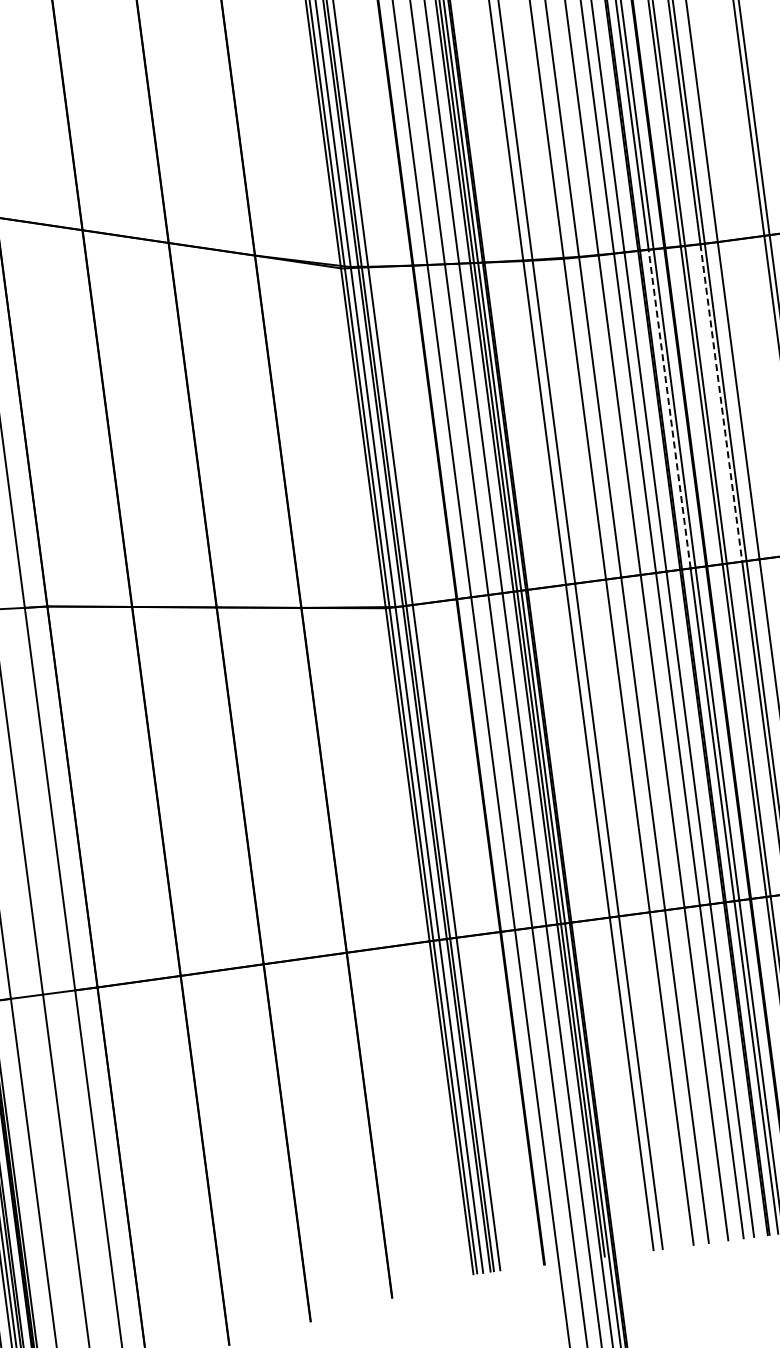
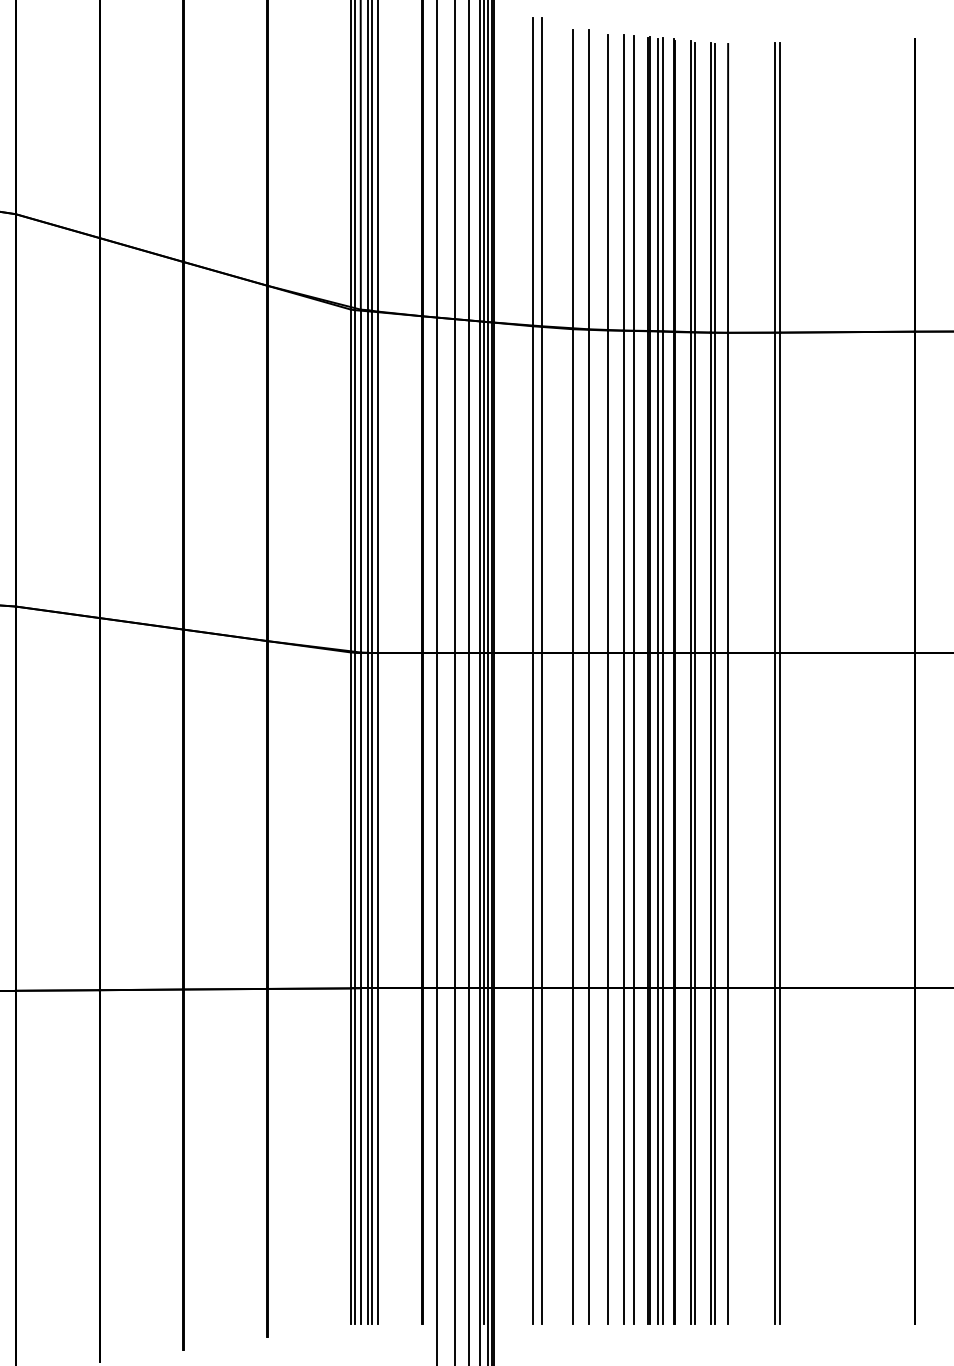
line: (721, 403) -> (710, 493), dashed -> solid
line: (669, 409) -> (658, 492), dashed -> solid

